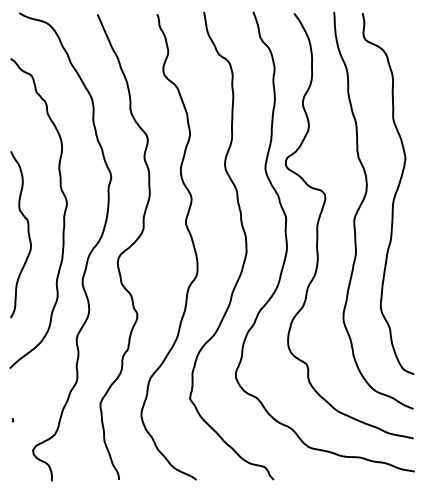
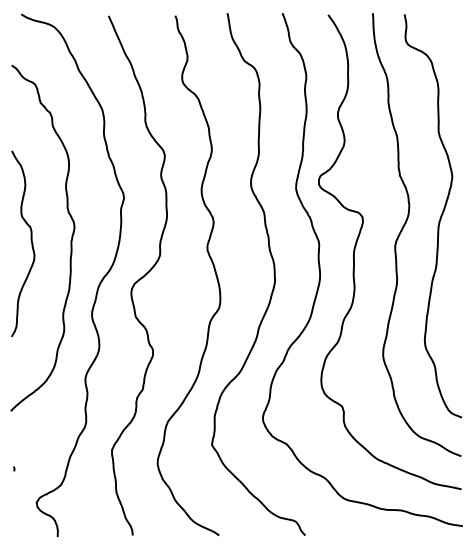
curve: (27, 231) -> (30, 240), moved

